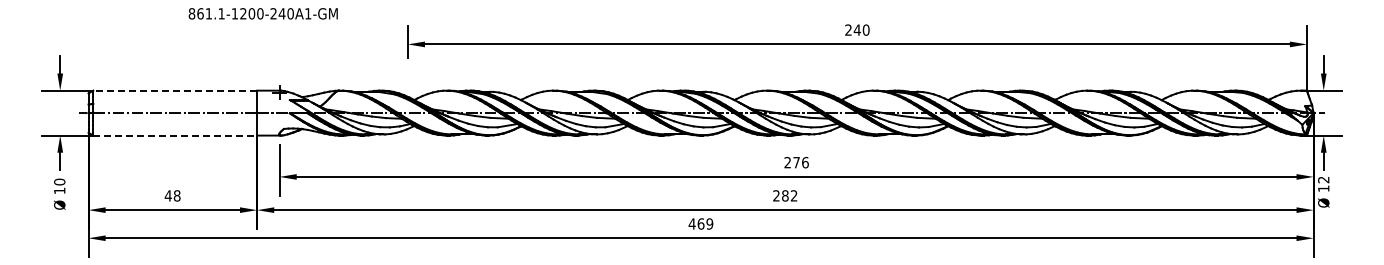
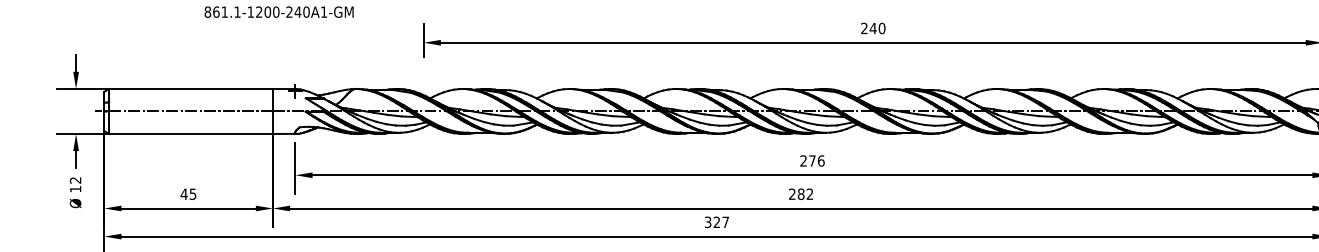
line: (175, 90) -> (191, 88), dashed -> solid
line: (175, 135) -> (191, 133), dashed -> solid
text: (59, 181) -> (75, 179), 10 -> 12
text: (176, 195) -> (192, 193), 48 -> 45
text: (700, 223) -> (716, 221), 469 -> 327

